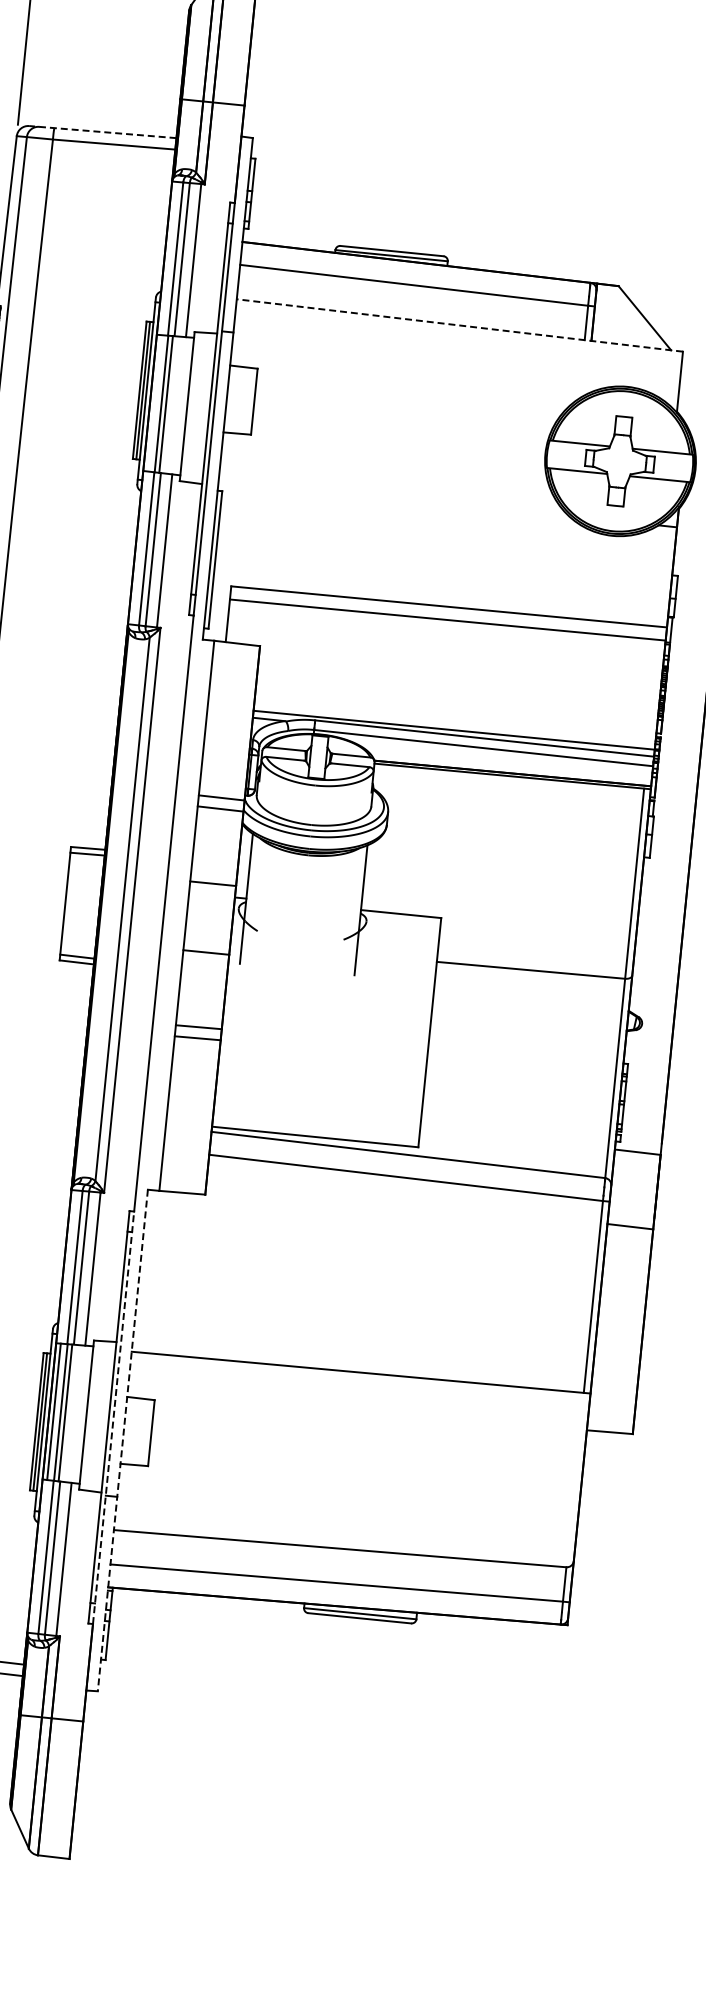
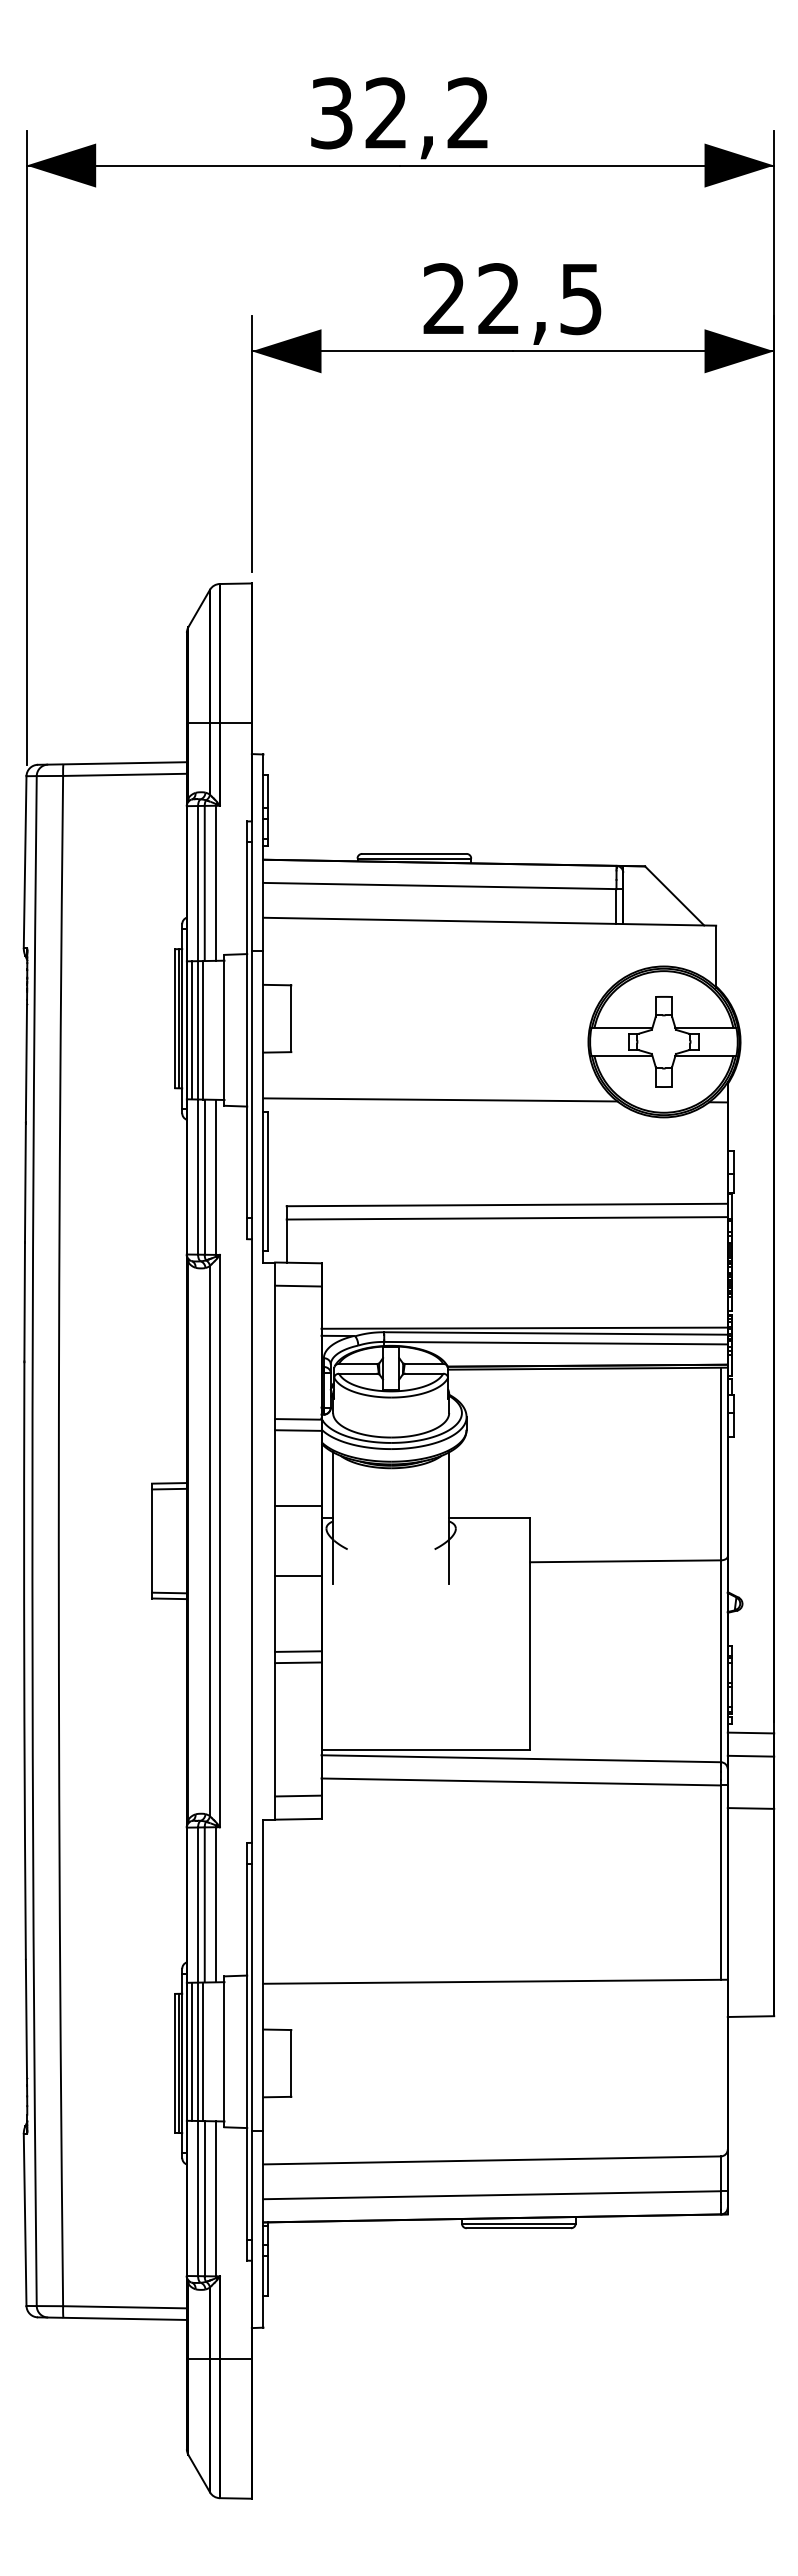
line: (101, 132) -> (111, 763), dashed -> solid
line: (459, 325) -> (489, 921), dashed -> solid
line: (154, 403) -> (191, 1030), added
line: (393, 496) -> (440, 1099), added
line: (235, 665) -> (298, 1285), added
line: (184, 1169) -> (298, 1795), added
line: (635, 1174) -> (750, 1755), added
line: (113, 1417) -> (251, 2051), dashed -> solid
line: (122, 1440) -> (263, 2073), dashed -> solid

